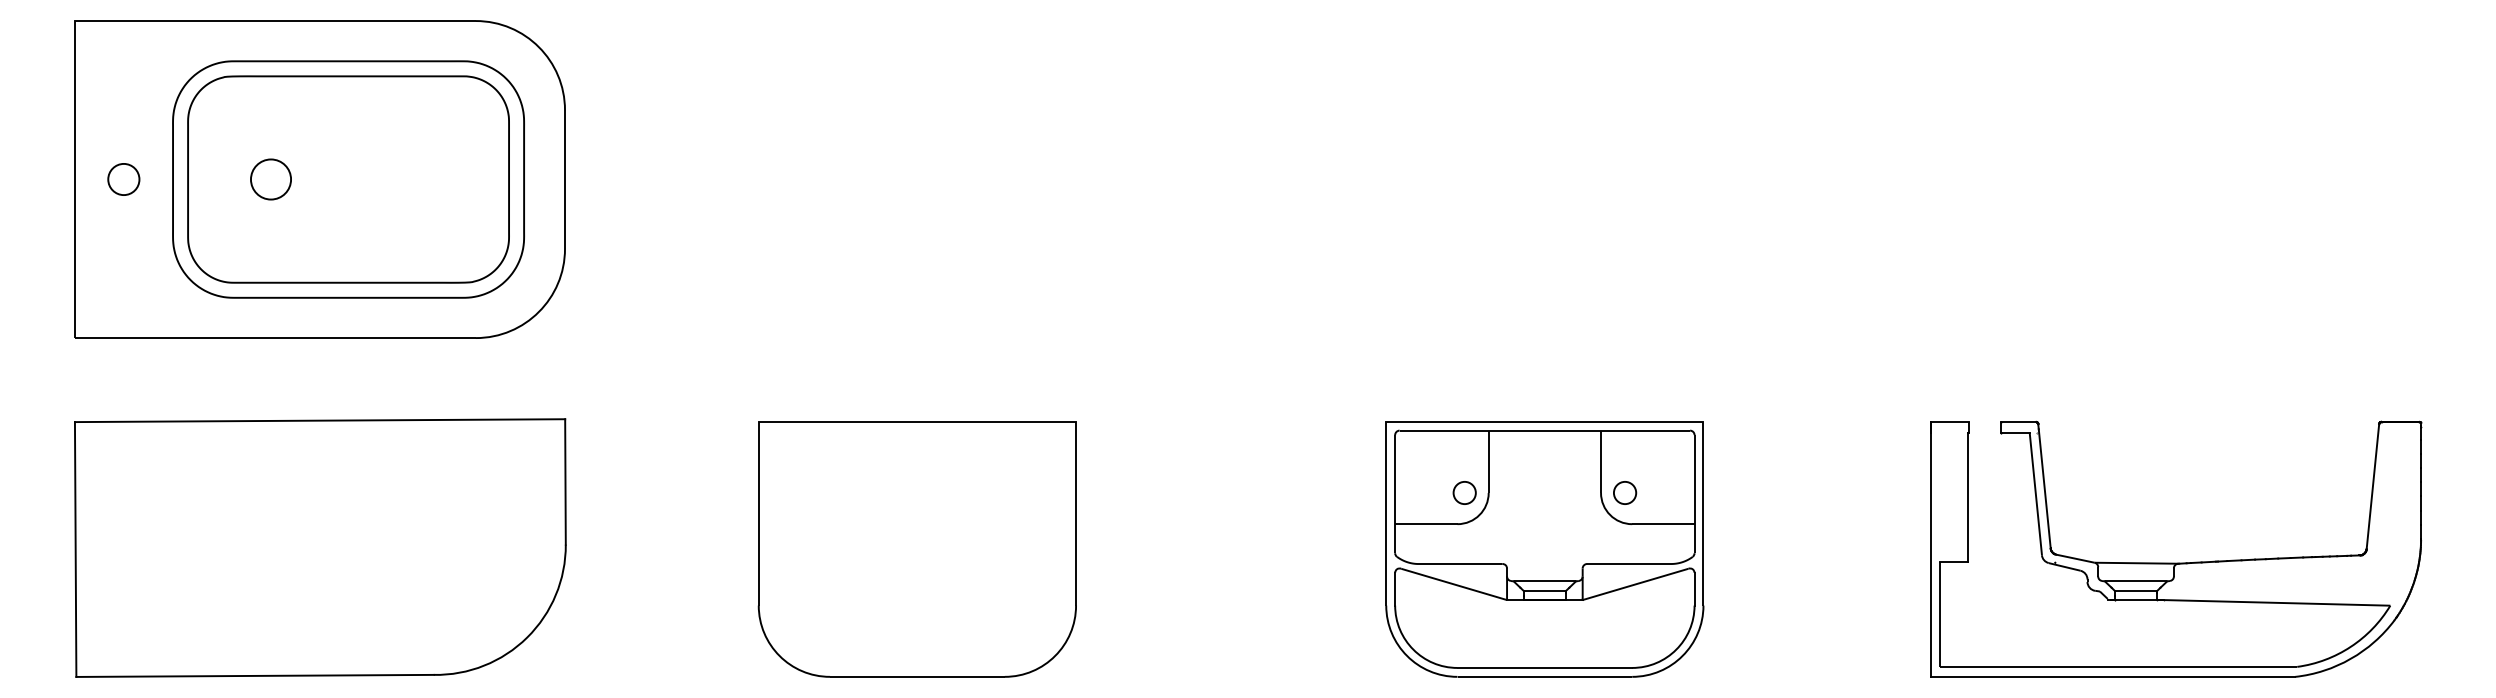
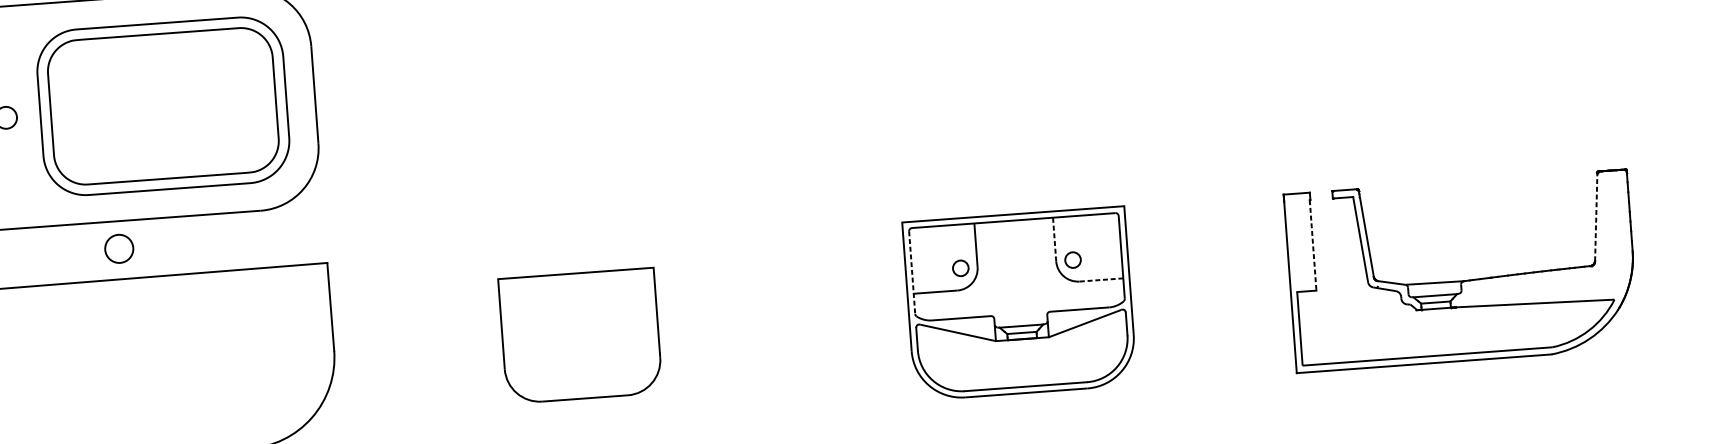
circle: (270, 179) -> (118, 248), moved
line: (1601, 461) -> (1054, 239), solid -> dashed
line: (2372, 486) -> (1595, 217), solid -> dashed
line: (1395, 494) -> (912, 272), solid -> dashed
line: (1967, 497) -> (1312, 245), solid -> dashed
line: (1662, 524) -> (1100, 280), solid -> dashed
part: (916, 549) -> (579, 336), size x0.7

